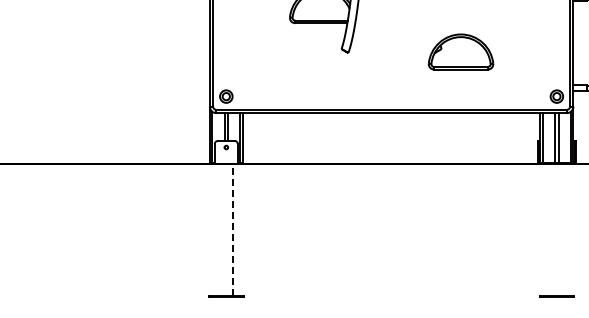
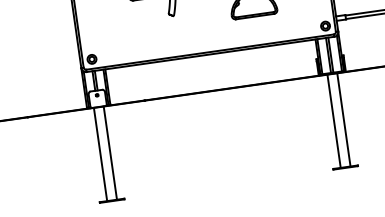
line: (219, 230) -> (100, 154), added
line: (233, 230) -> (110, 153), dashed -> solid
line: (549, 230) -> (333, 121), added
line: (563, 230) -> (343, 120), added

